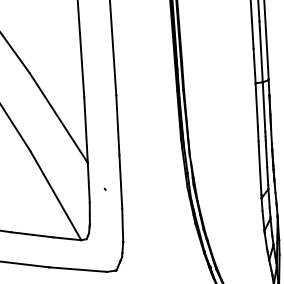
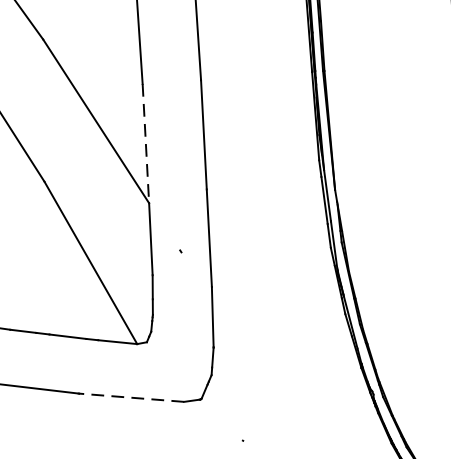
line: (86, 130) -> (146, 144), solid -> dashed
line: (78, 269) -> (132, 397), solid -> dashed

